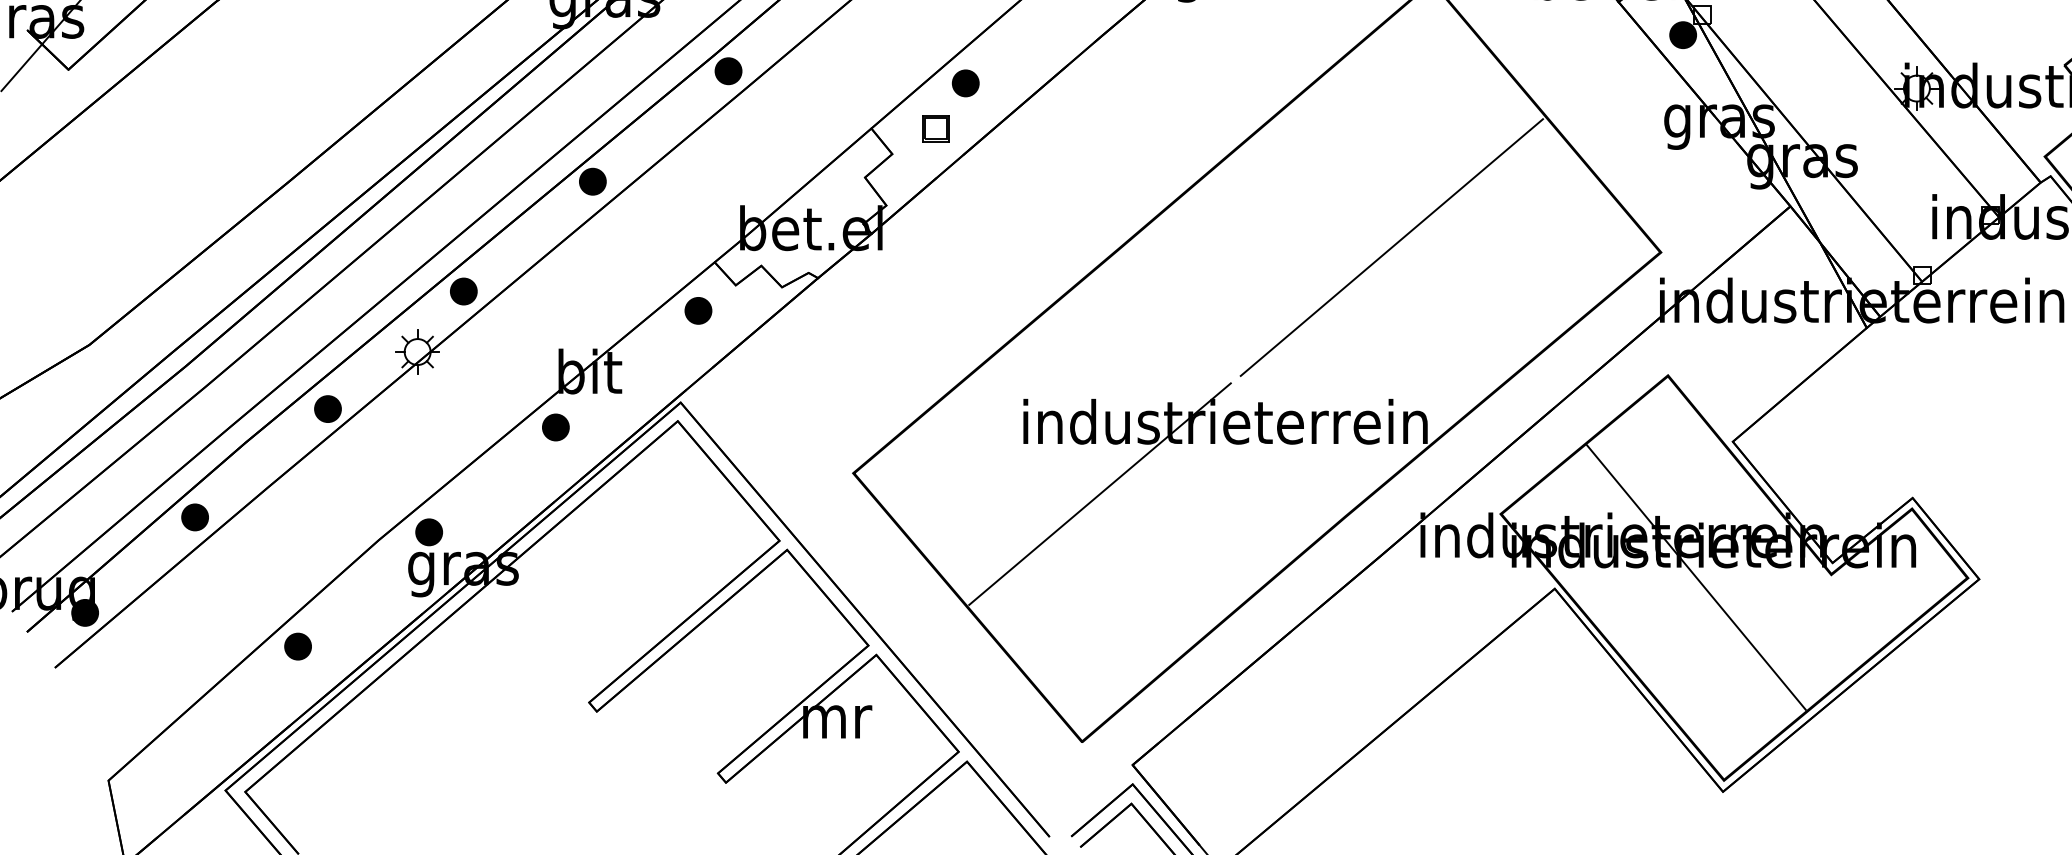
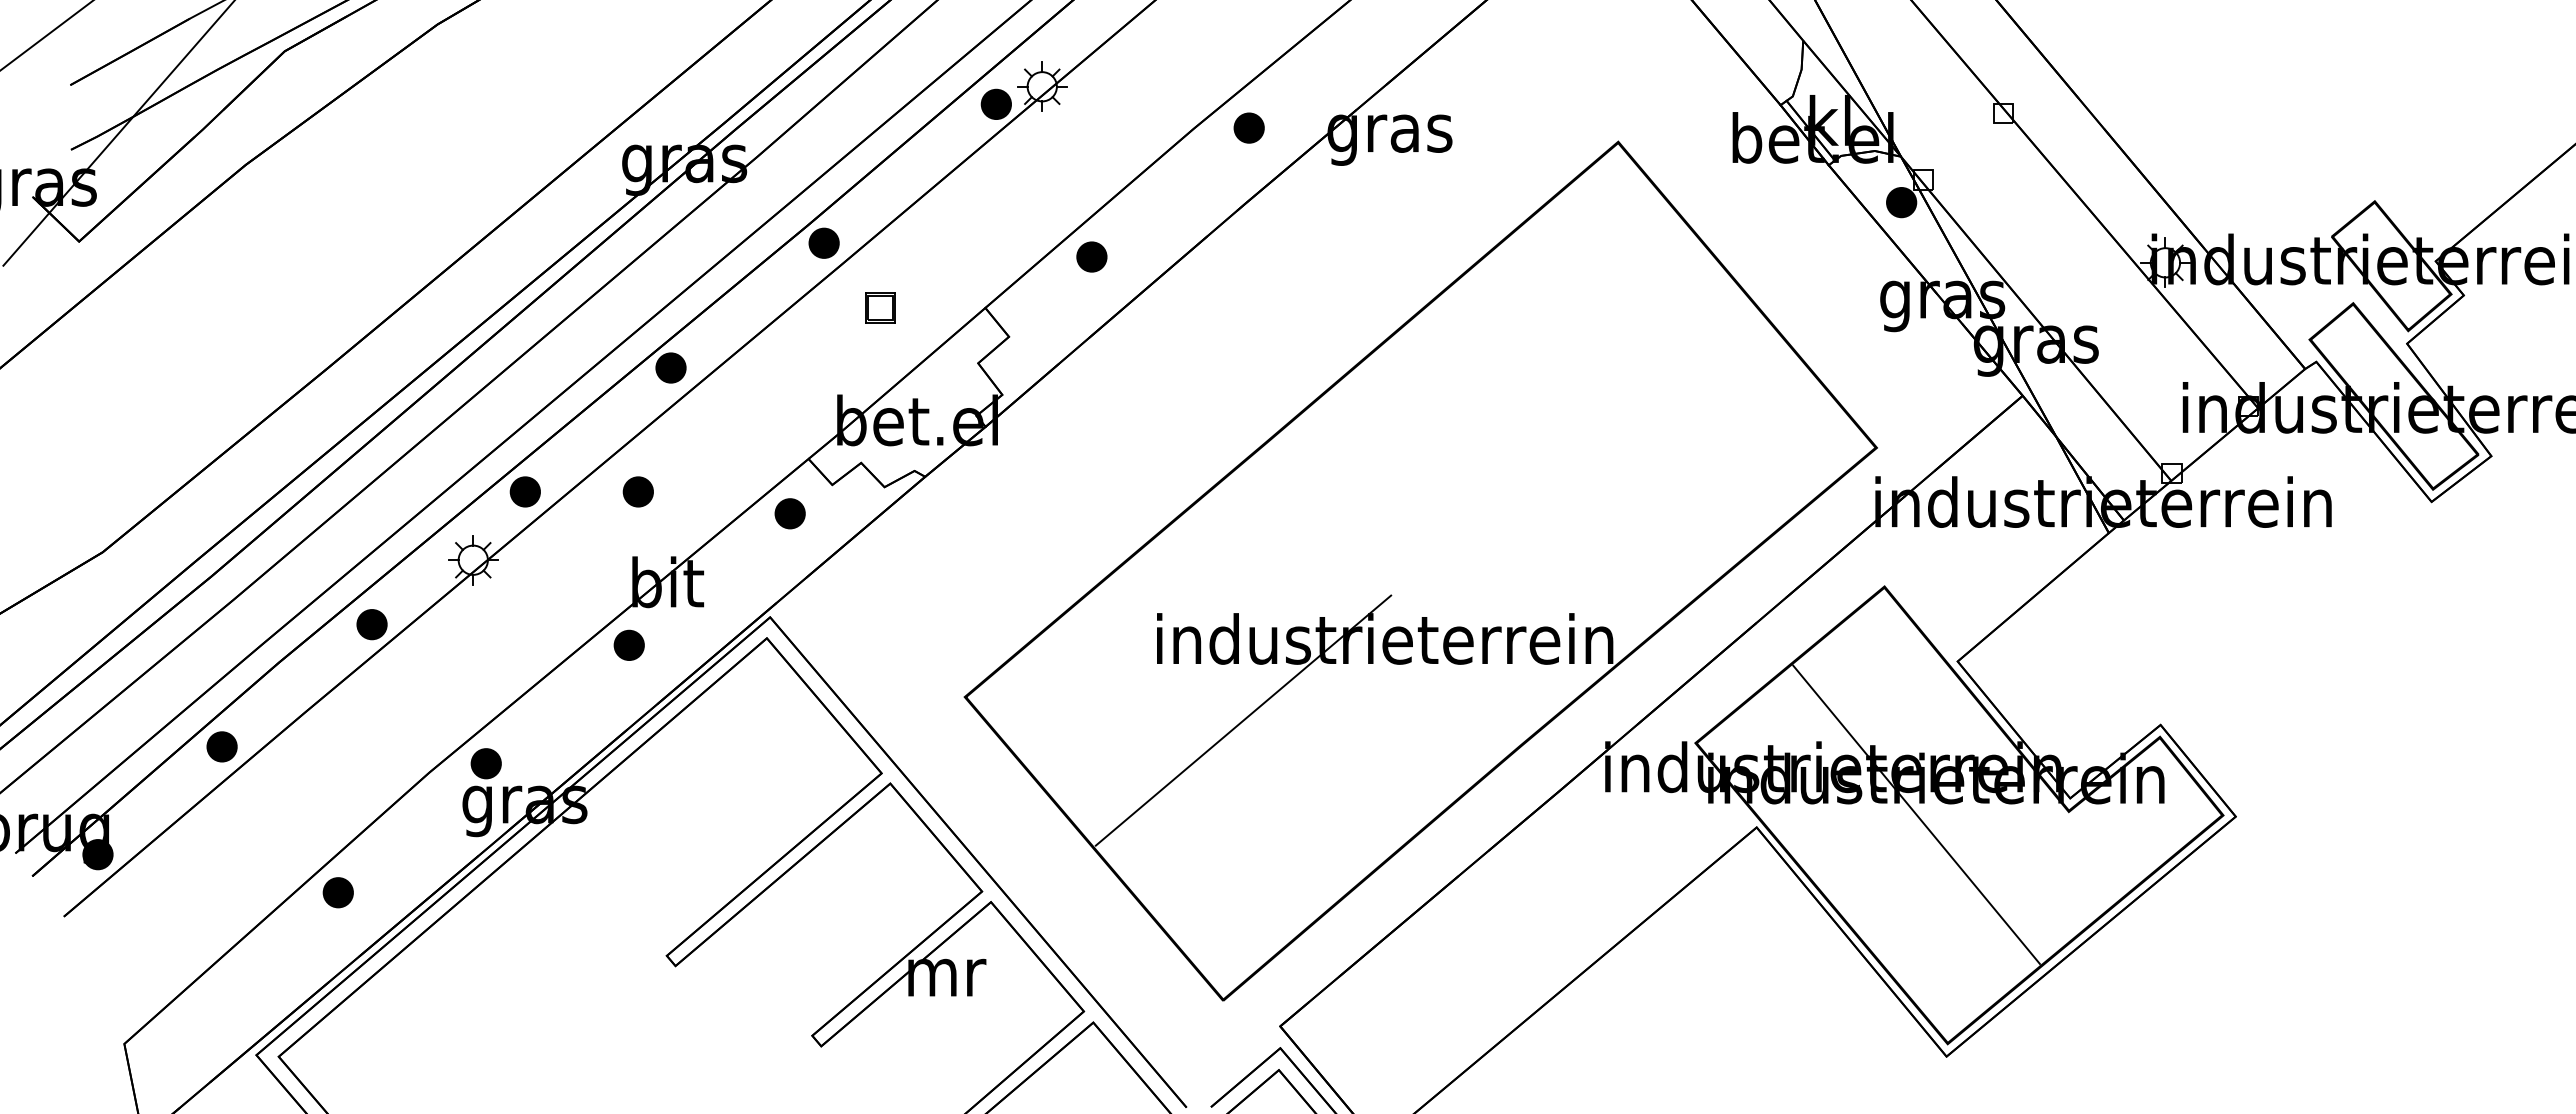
part: (936, 128) -> (880, 307), moved
line: (1391, 247) -> (1572, 442), removed
part: (563, 291) -> (637, 491), added

